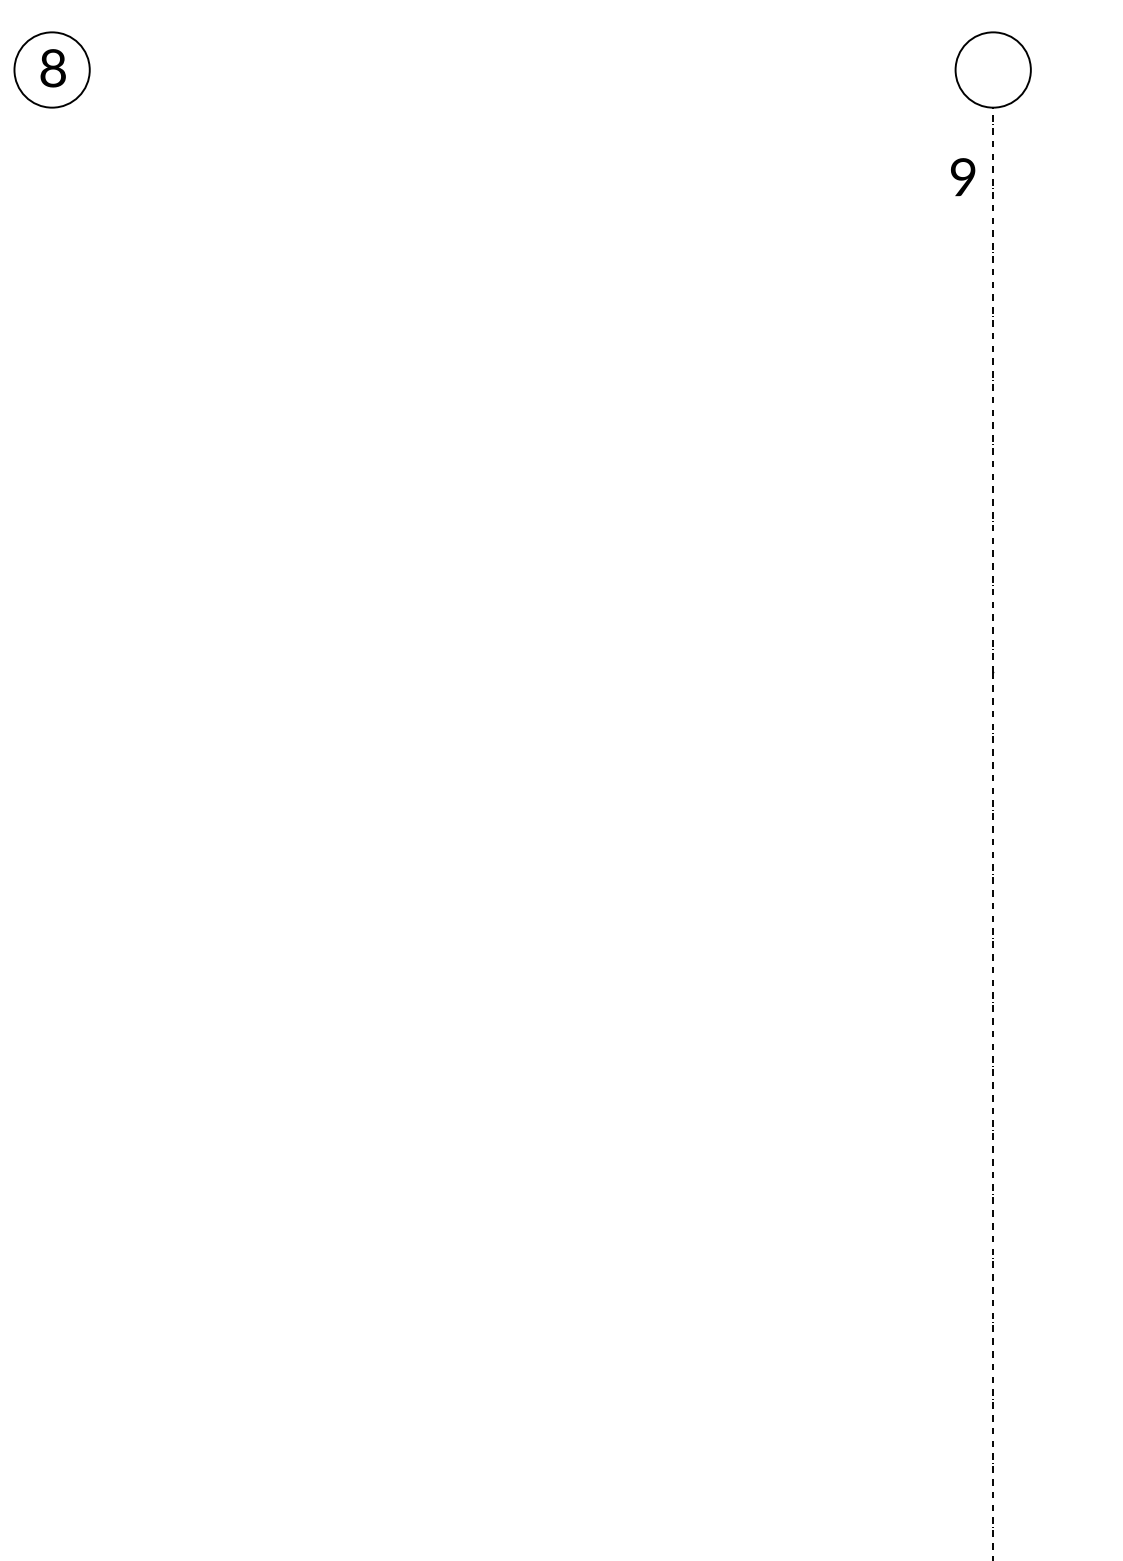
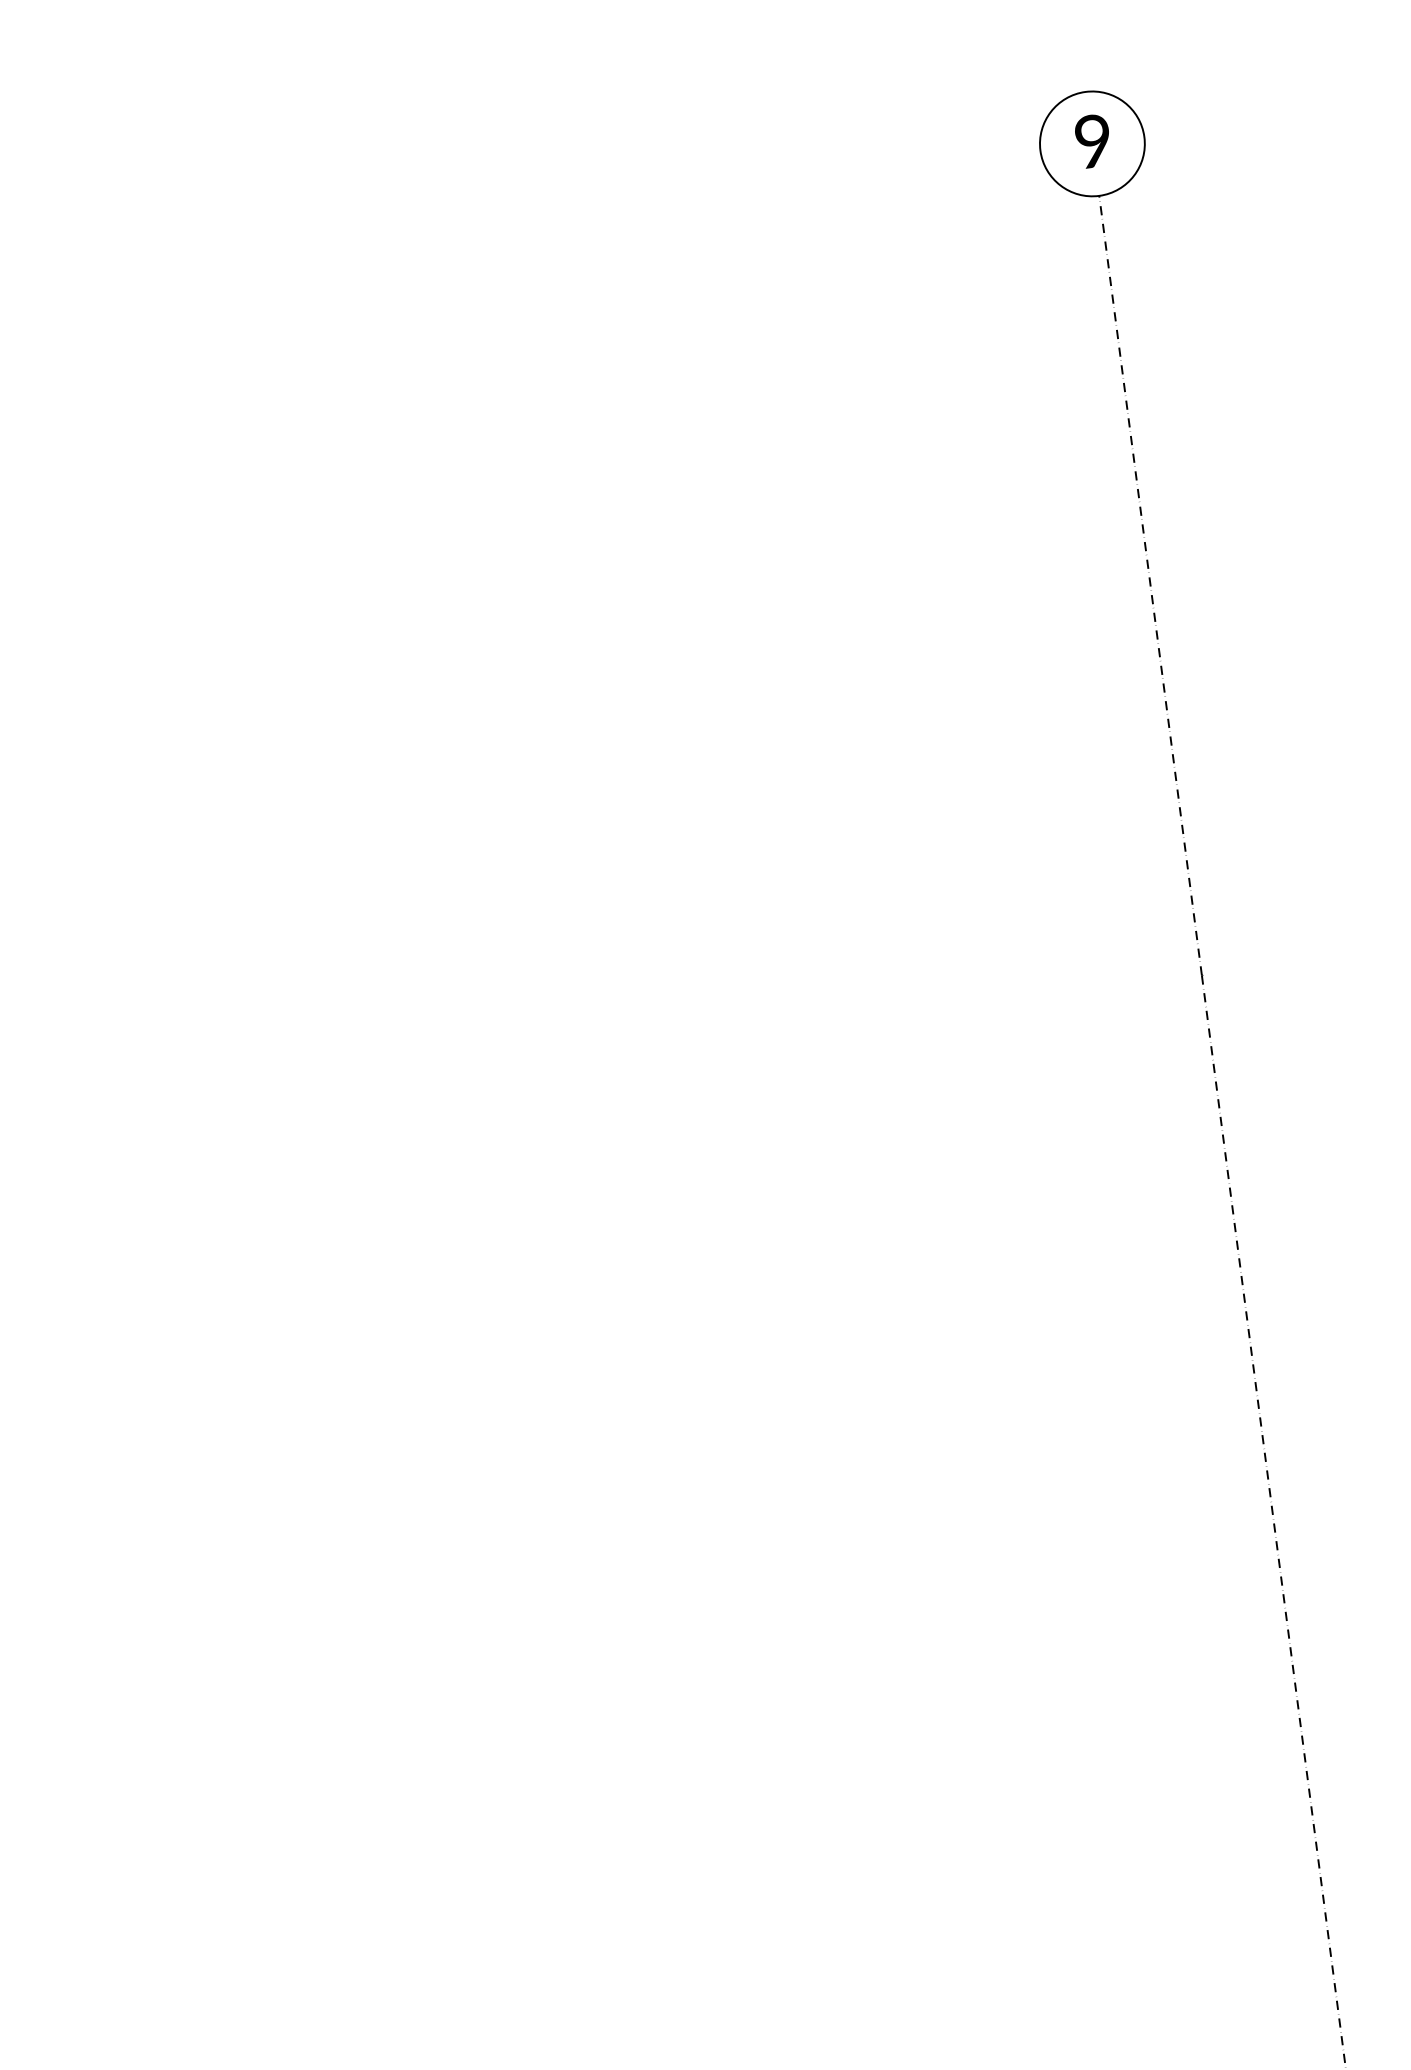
text: (963, 177) -> (1093, 141), moved

